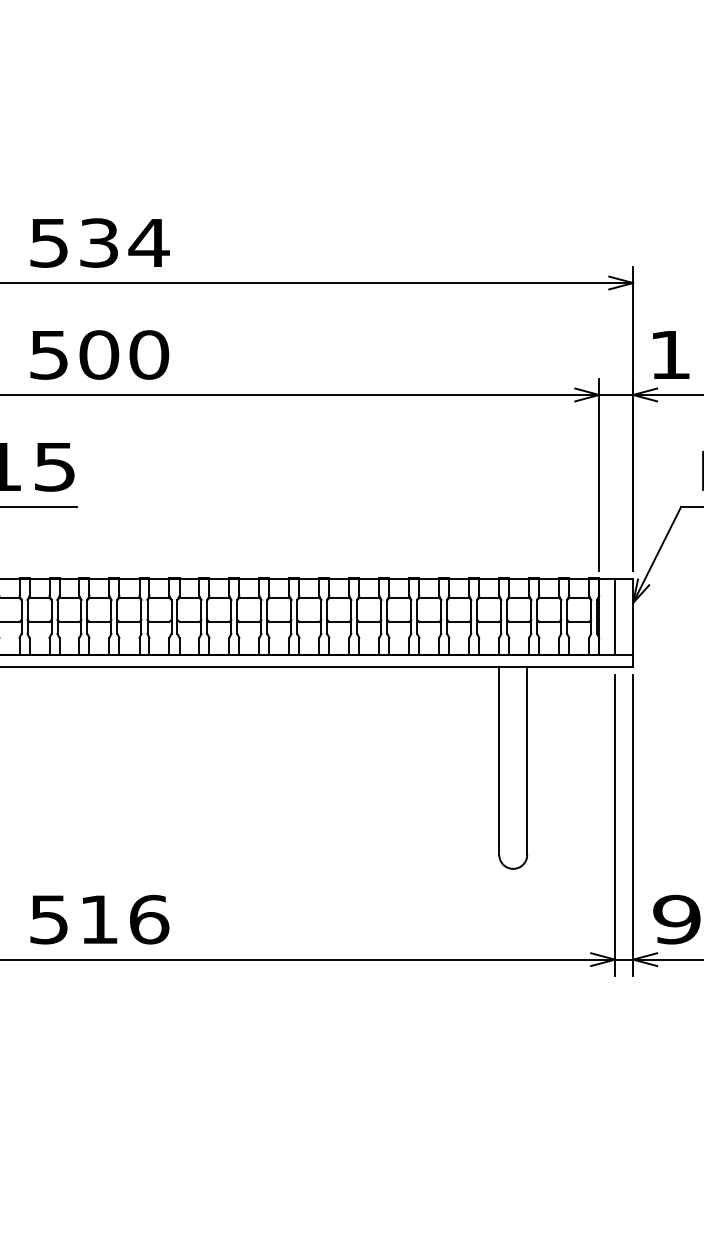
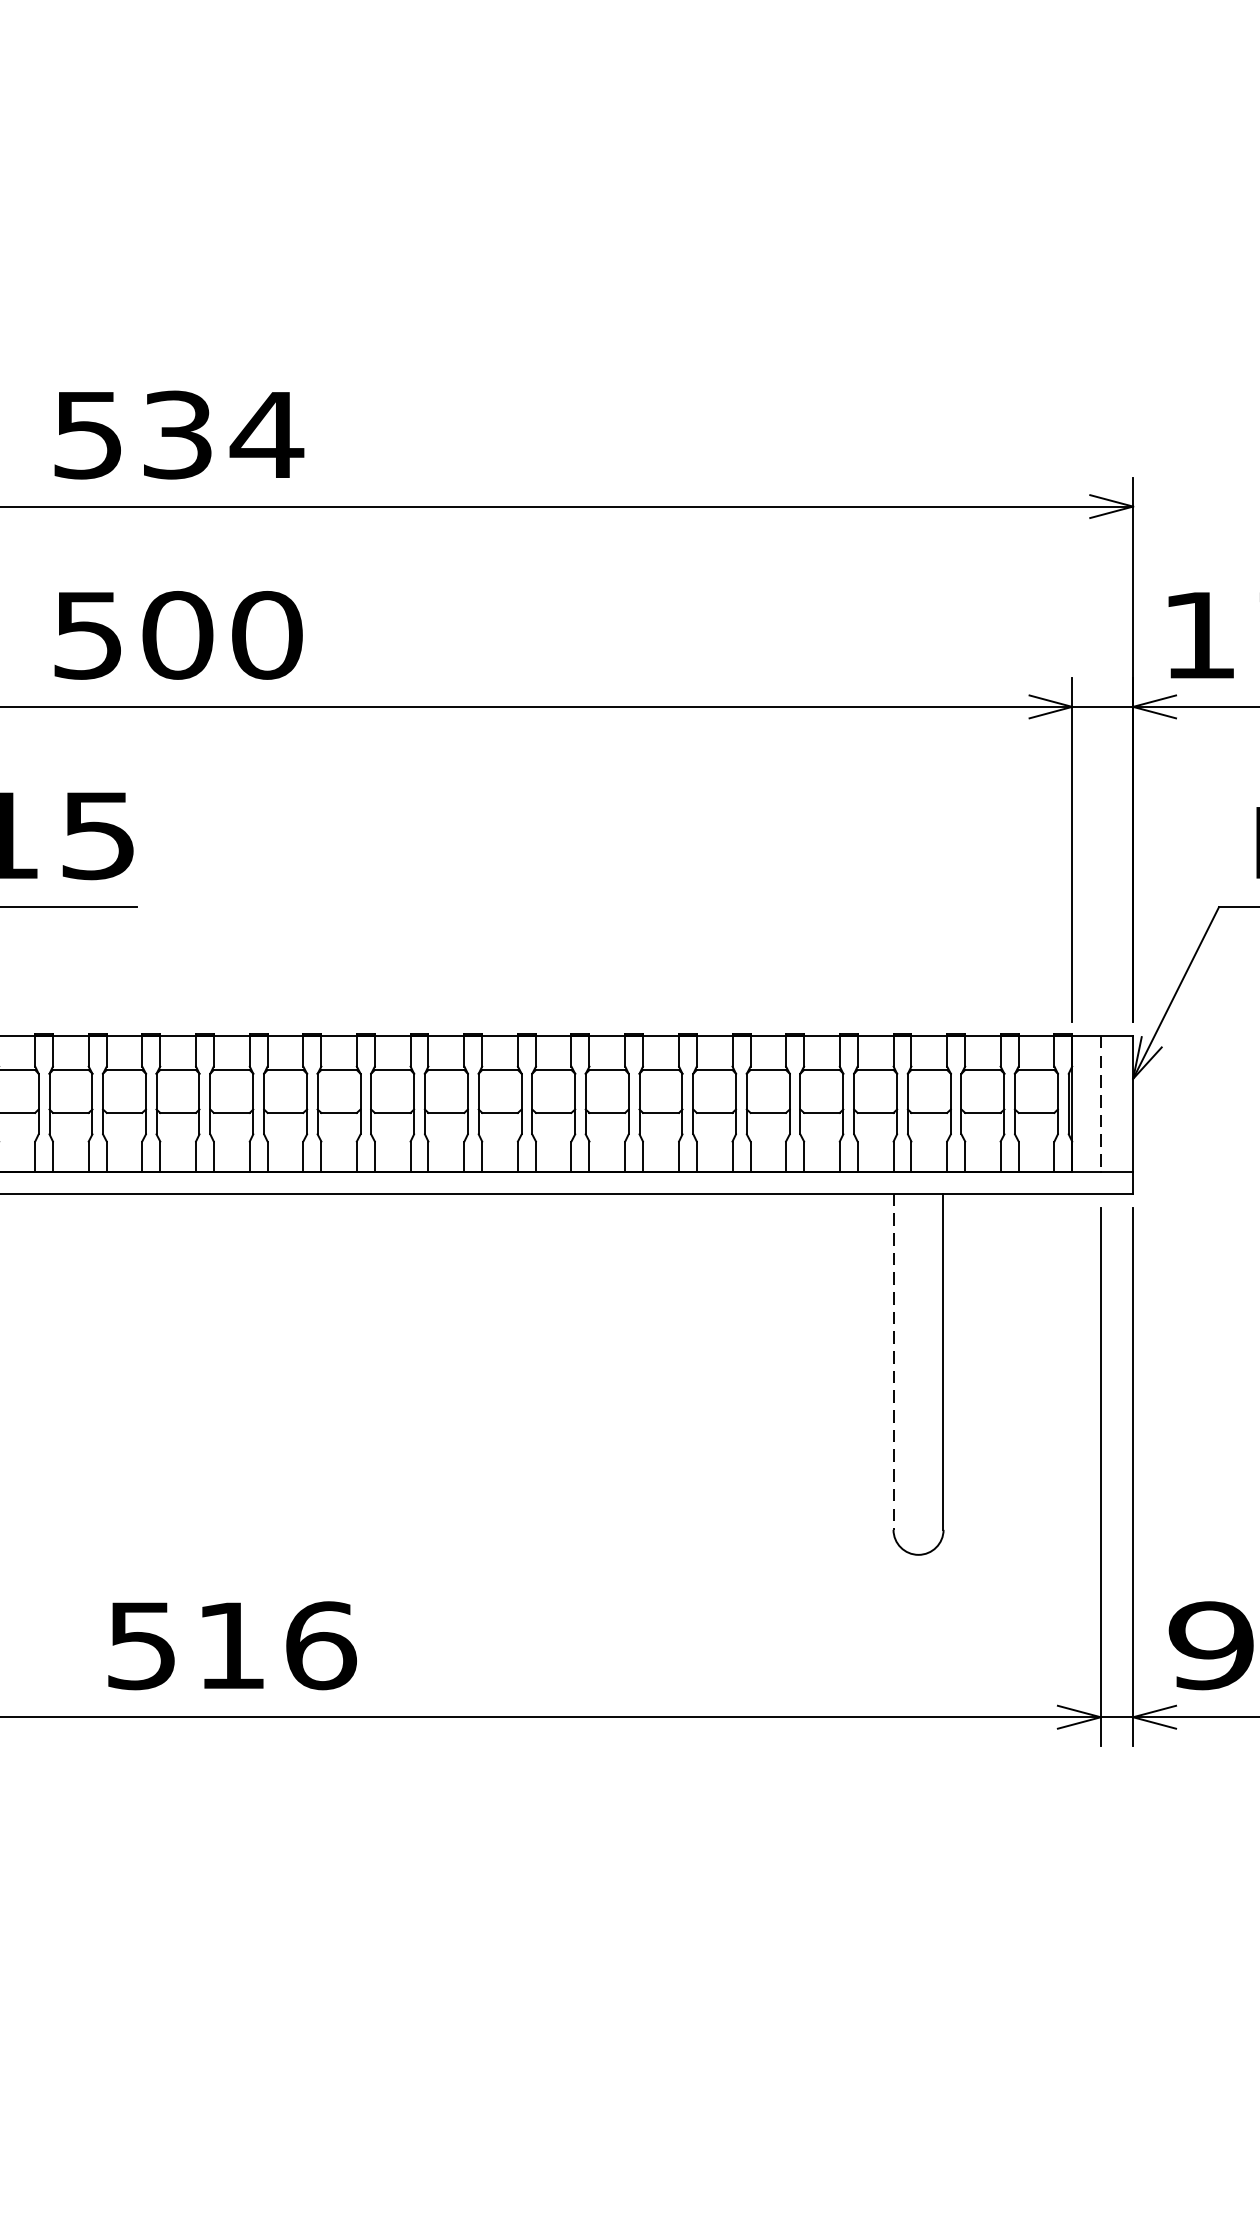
line: (615, 617) -> (1101, 1105), solid -> dashed
line: (499, 760) -> (893, 1360), solid -> dashed
text: (99, 919) -> (231, 1645), moved

